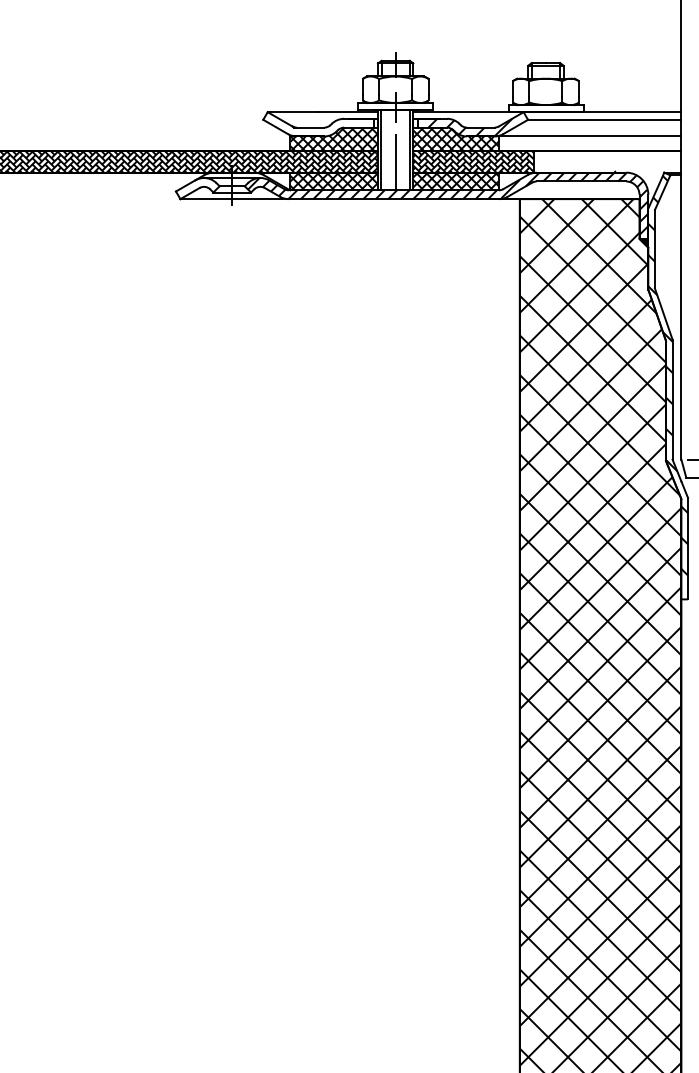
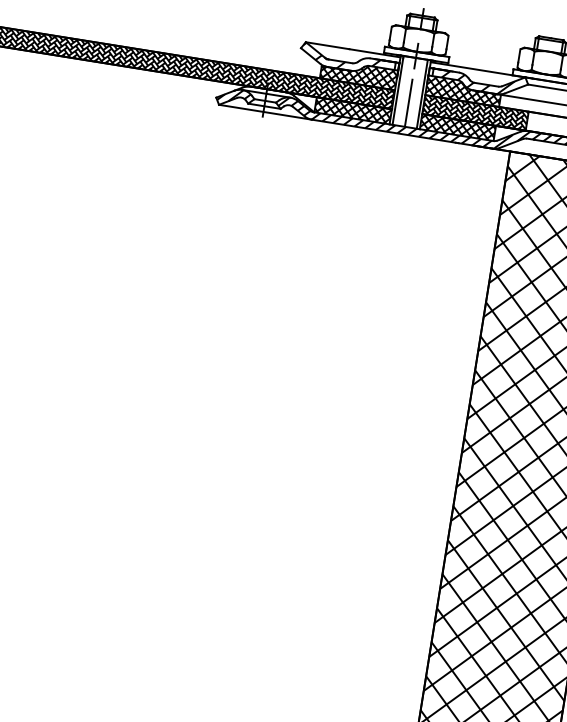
hatch: (310, 124) -> (340, 58), added
hatch: (195, 185) -> (233, 95), added

